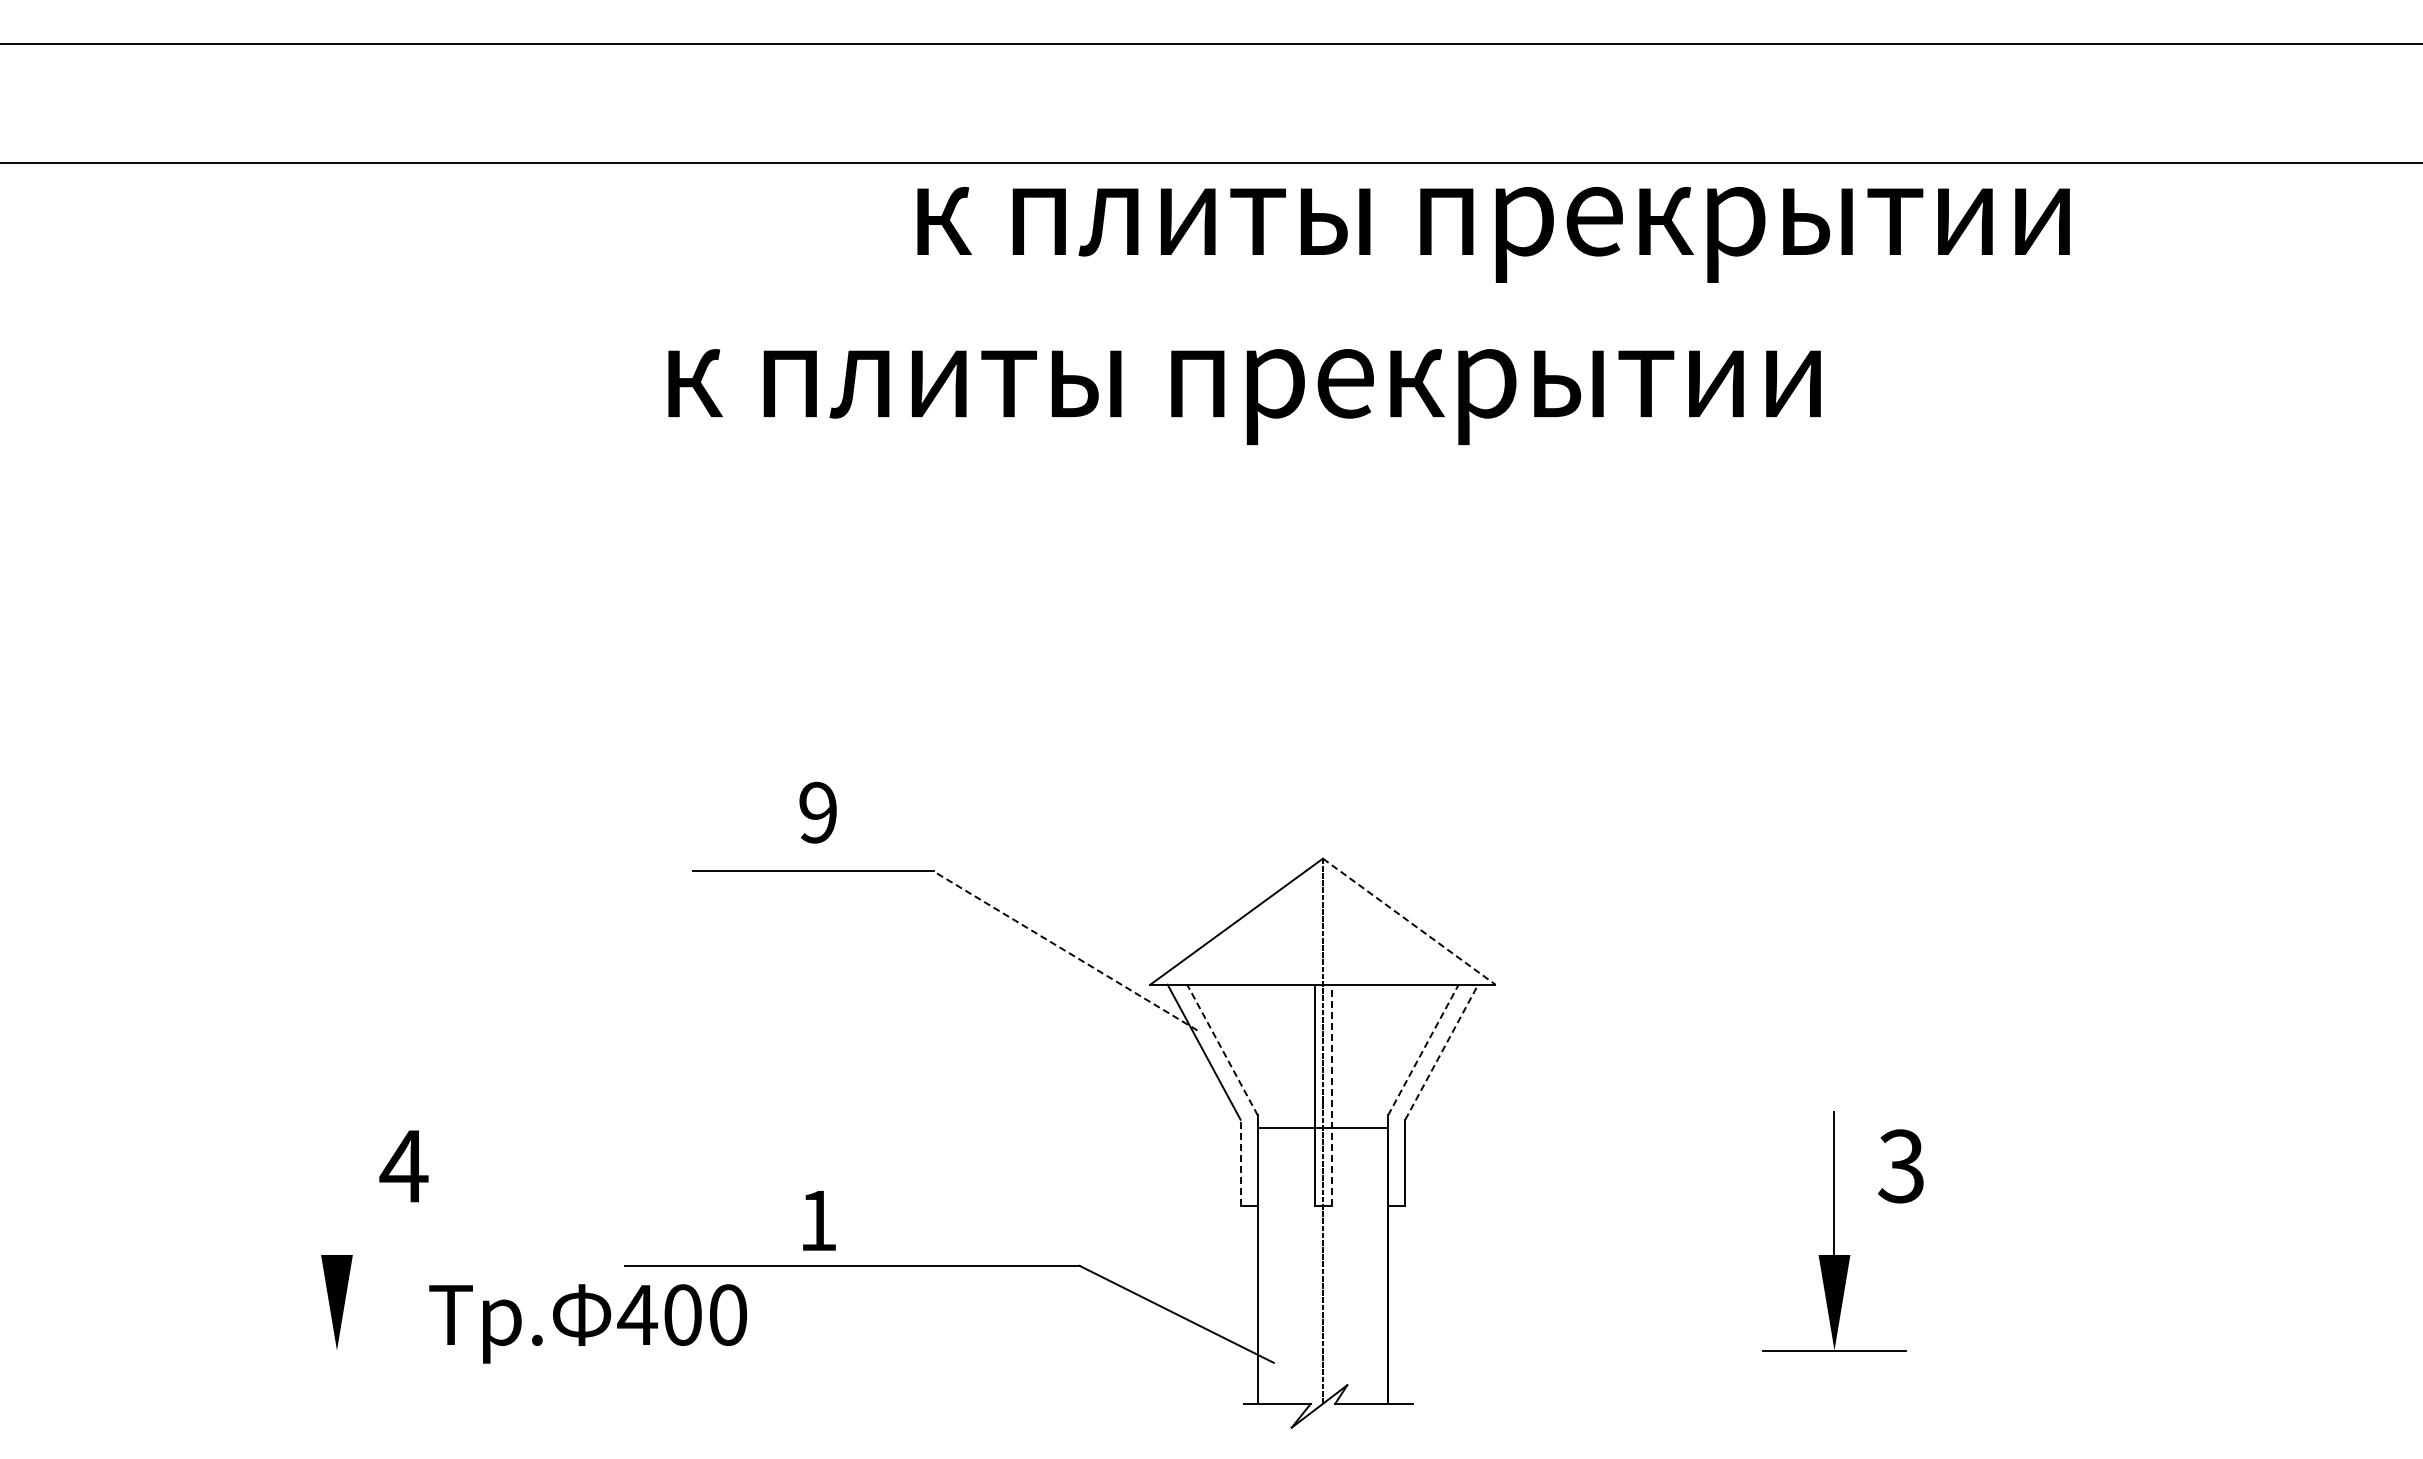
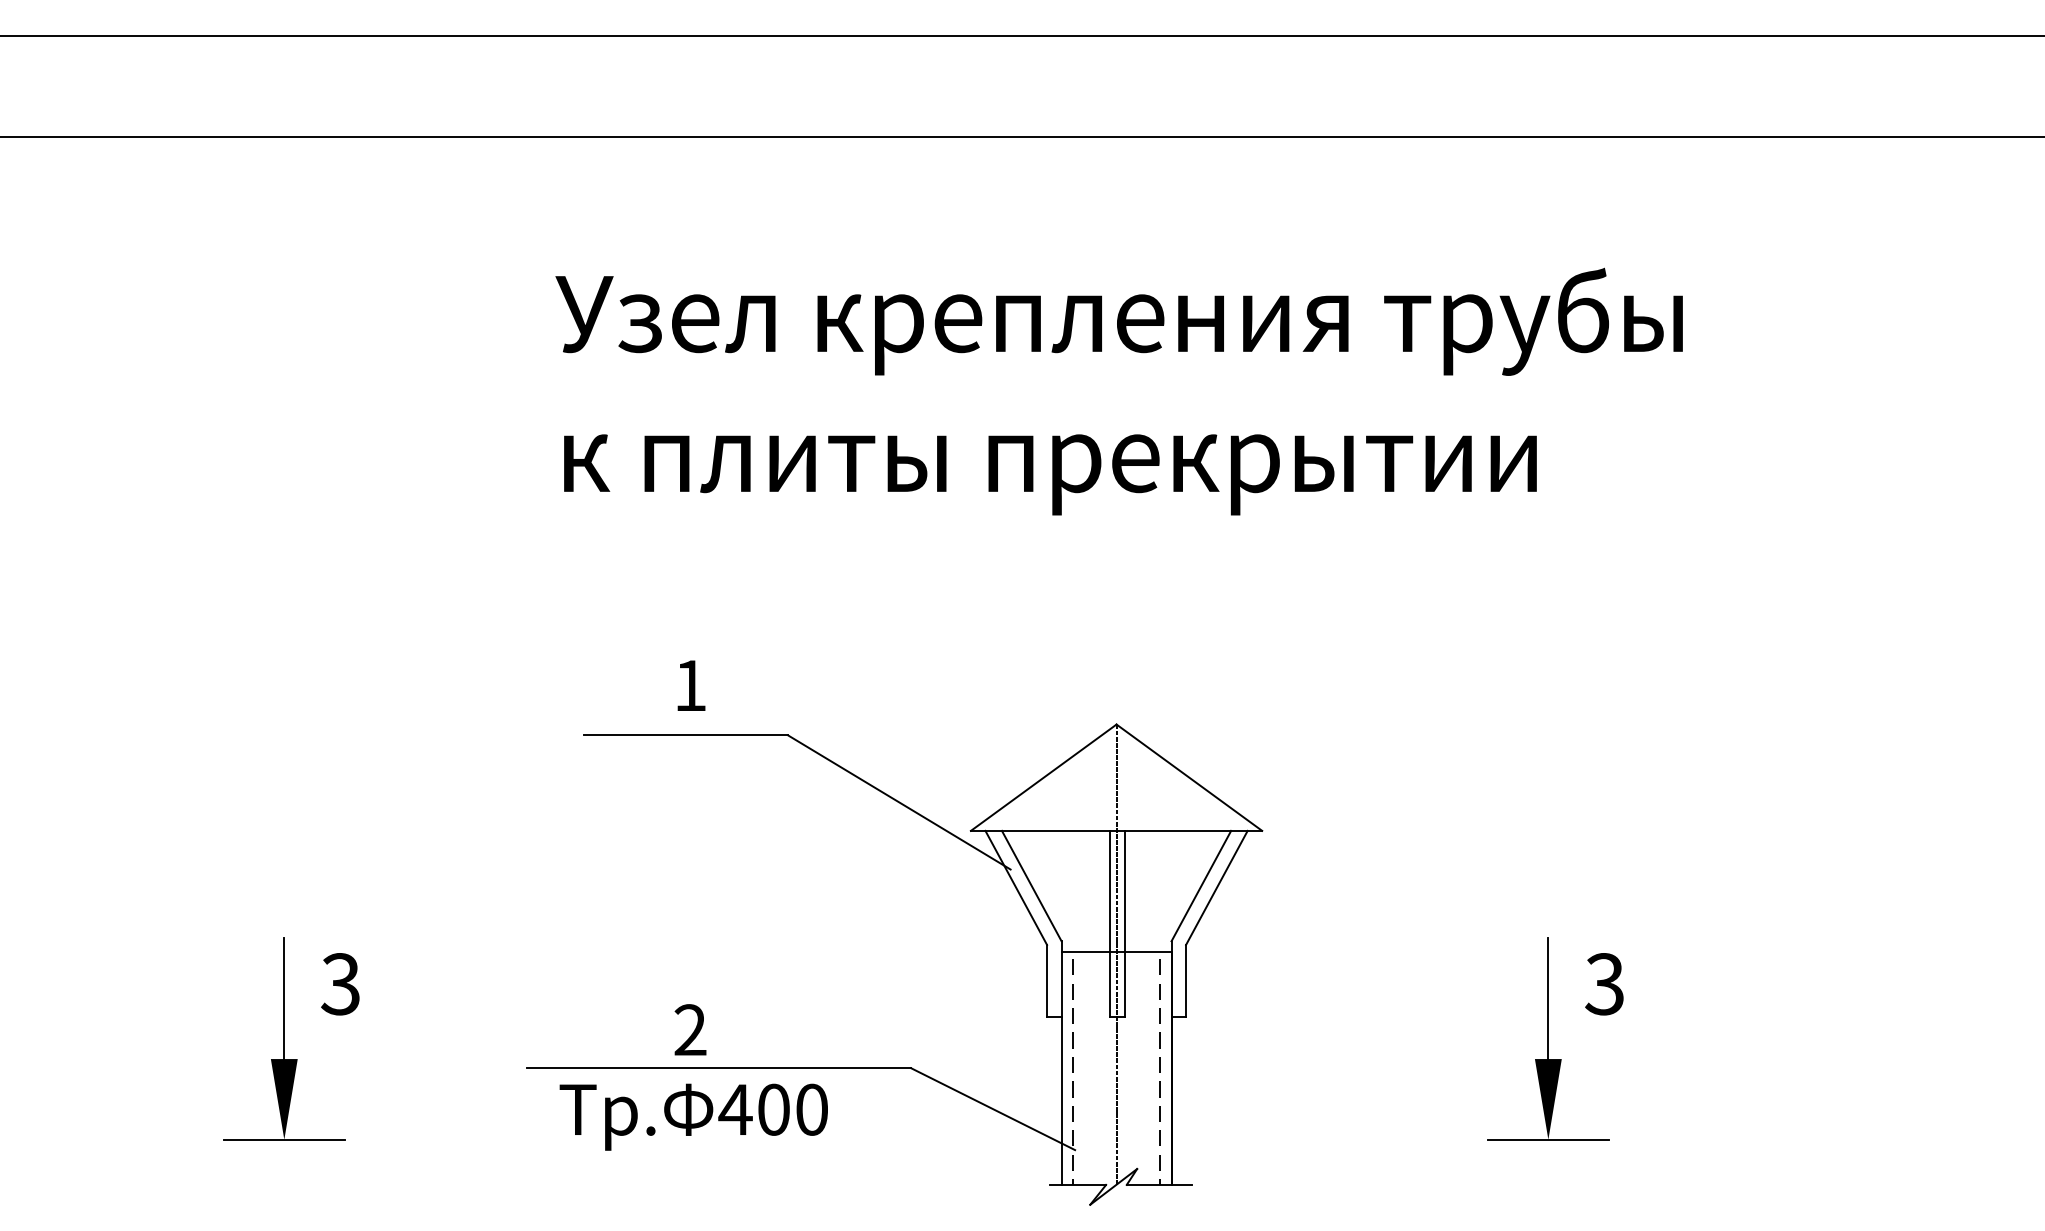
text: (1493, 234) -> (1050, 474), moved
text: (1325, 381) -> (1118, 321), к плиты прекрытии -> Узел крепления трубы
text: (817, 812) -> (689, 685), 9 -> 1
line: (1409, 921) -> (1189, 777), dashed -> solid
line: (1065, 950) -> (899, 802), dashed -> solid
line: (1222, 1049) -> (1031, 885), dashed -> solid
line: (1423, 1049) -> (1201, 885), dashed -> solid
line: (1441, 1052) -> (1216, 888), dashed -> solid
line: (1332, 1094) -> (1124, 923), dashed -> solid
line: (1240, 1162) -> (1046, 980), dashed -> solid
text: (403, 1166) -> (340, 984), 4 -> 3
line: (336, 1182) -> (283, 997), added
text: (817, 1219) -> (689, 1029), 1 -> 2
line: (1271, 1266) -> (1073, 1068), added
line: (1374, 1266) -> (1160, 1068), added
text: (587, 1323) -> (693, 1116), moved
line: (336, 1350) -> (283, 1139), added

